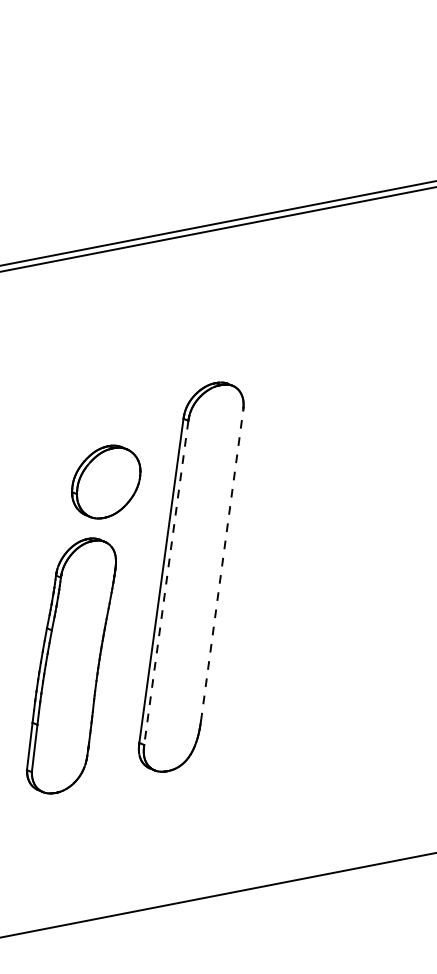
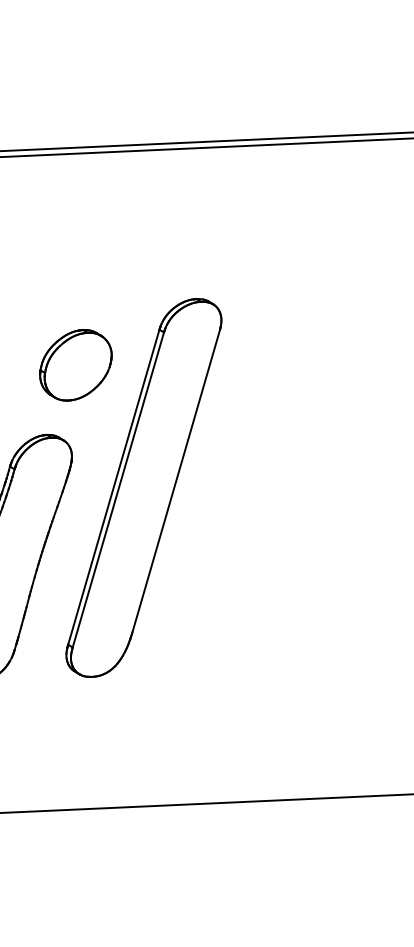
part: (106, 481) -> (76, 364), moved
line: (222, 565) -> (176, 480), dashed -> solid
line: (166, 582) -> (118, 489), dashed -> solid

